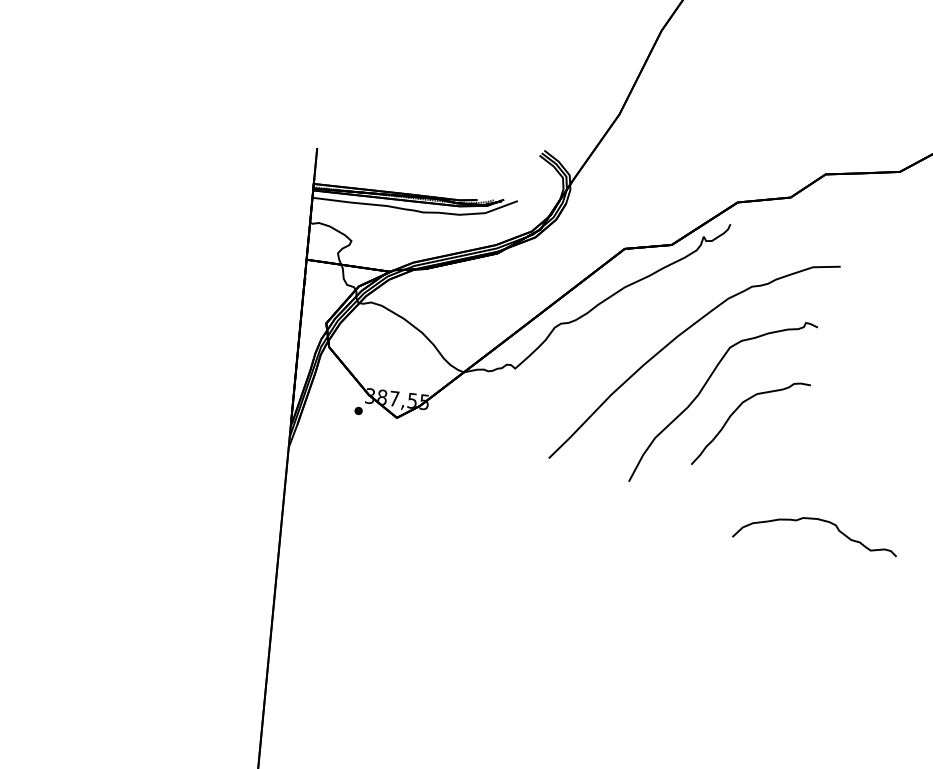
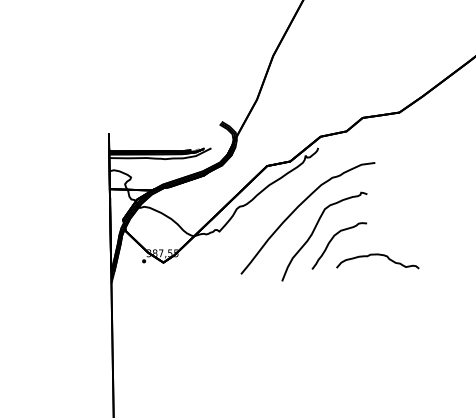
part: (815, 533) -> (377, 261), moved

